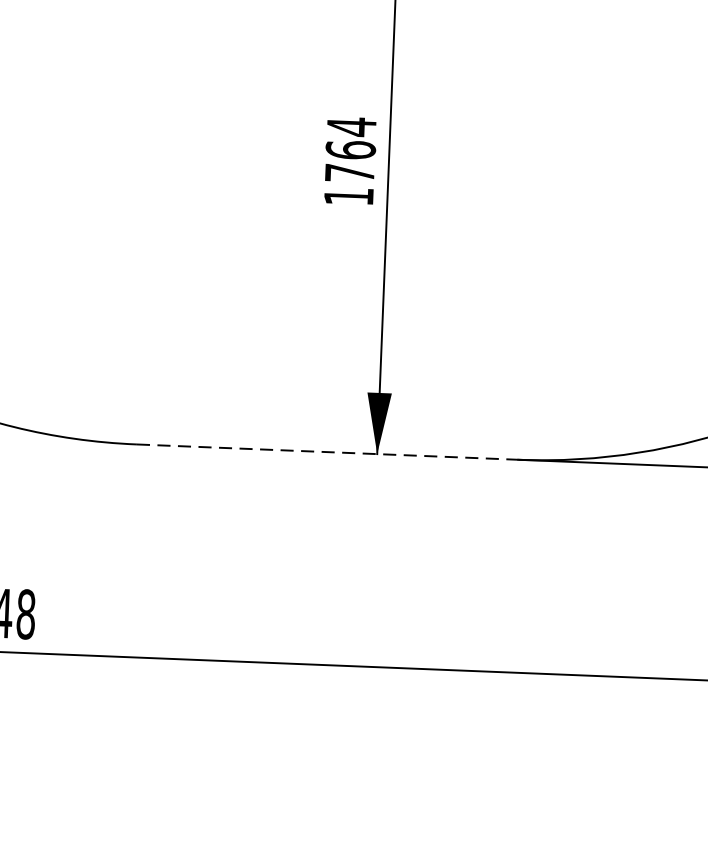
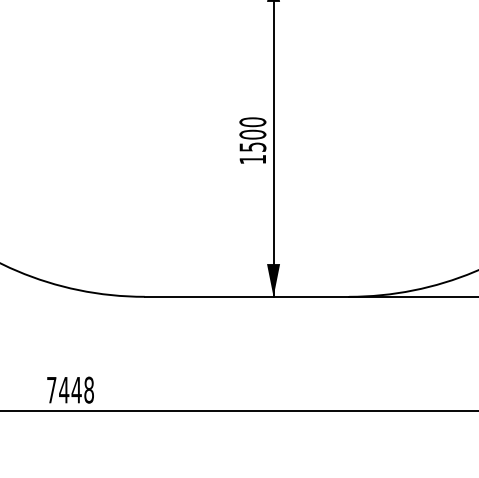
text: (350, 149) -> (252, 134), 1764 -> 1500
line: (328, 451) -> (247, 296), dashed -> solid

